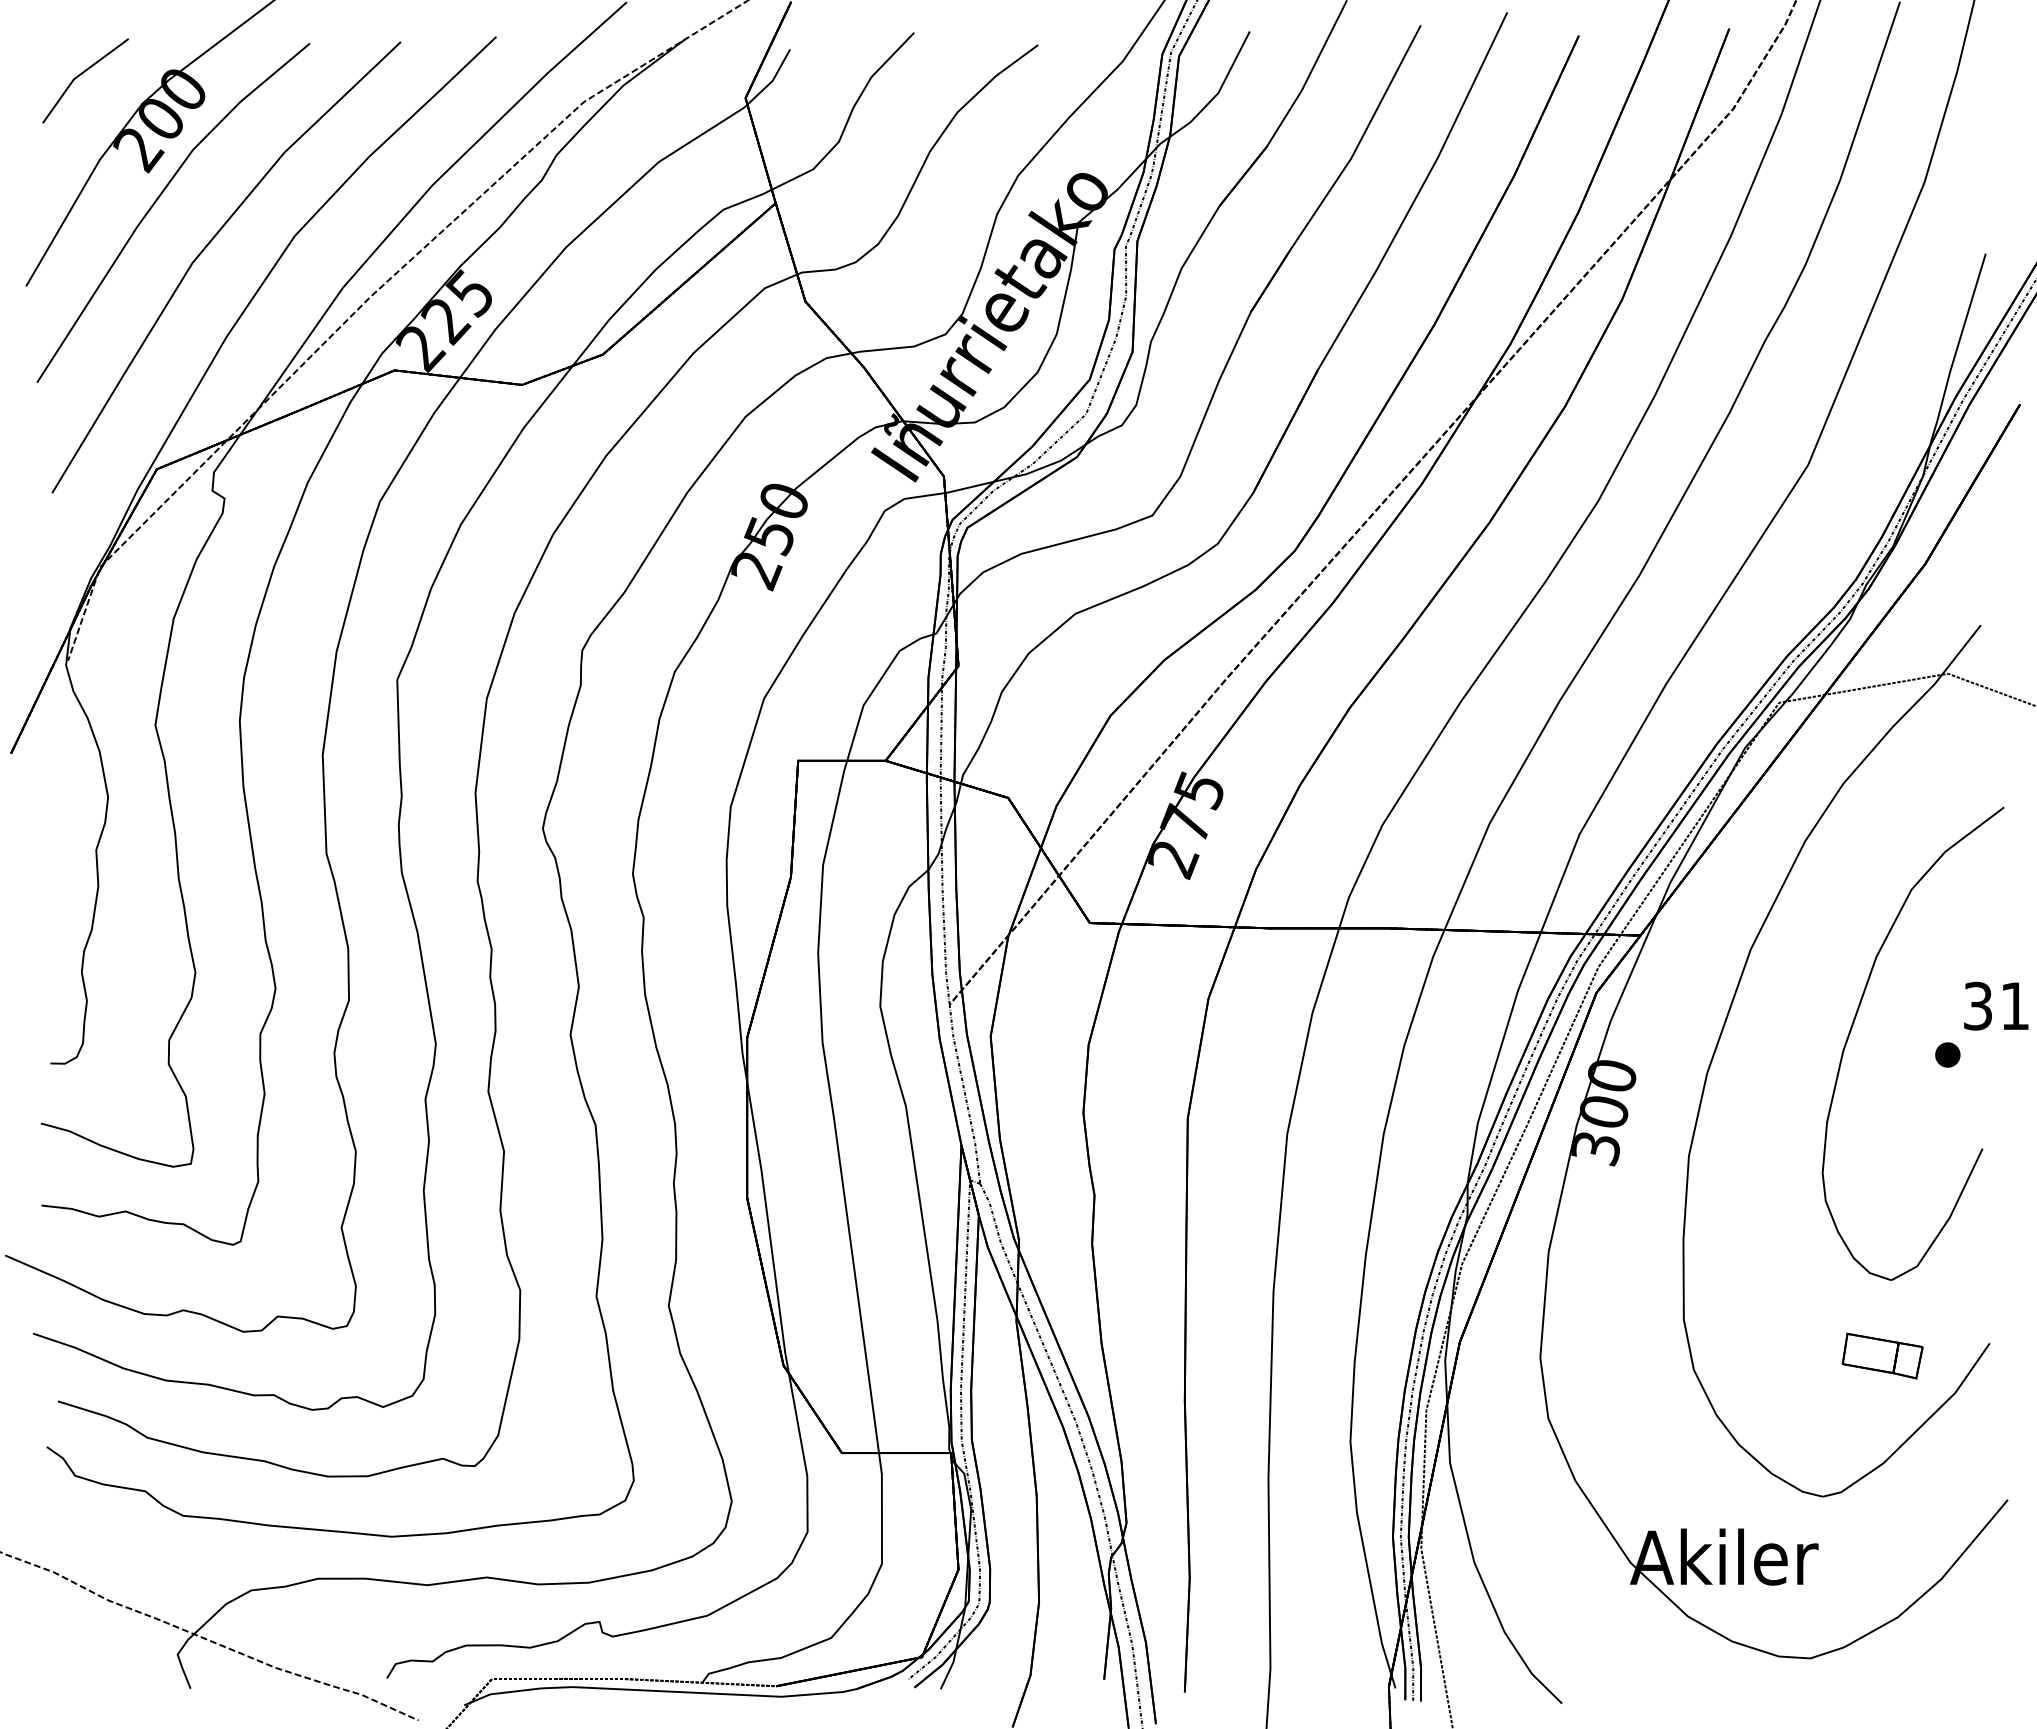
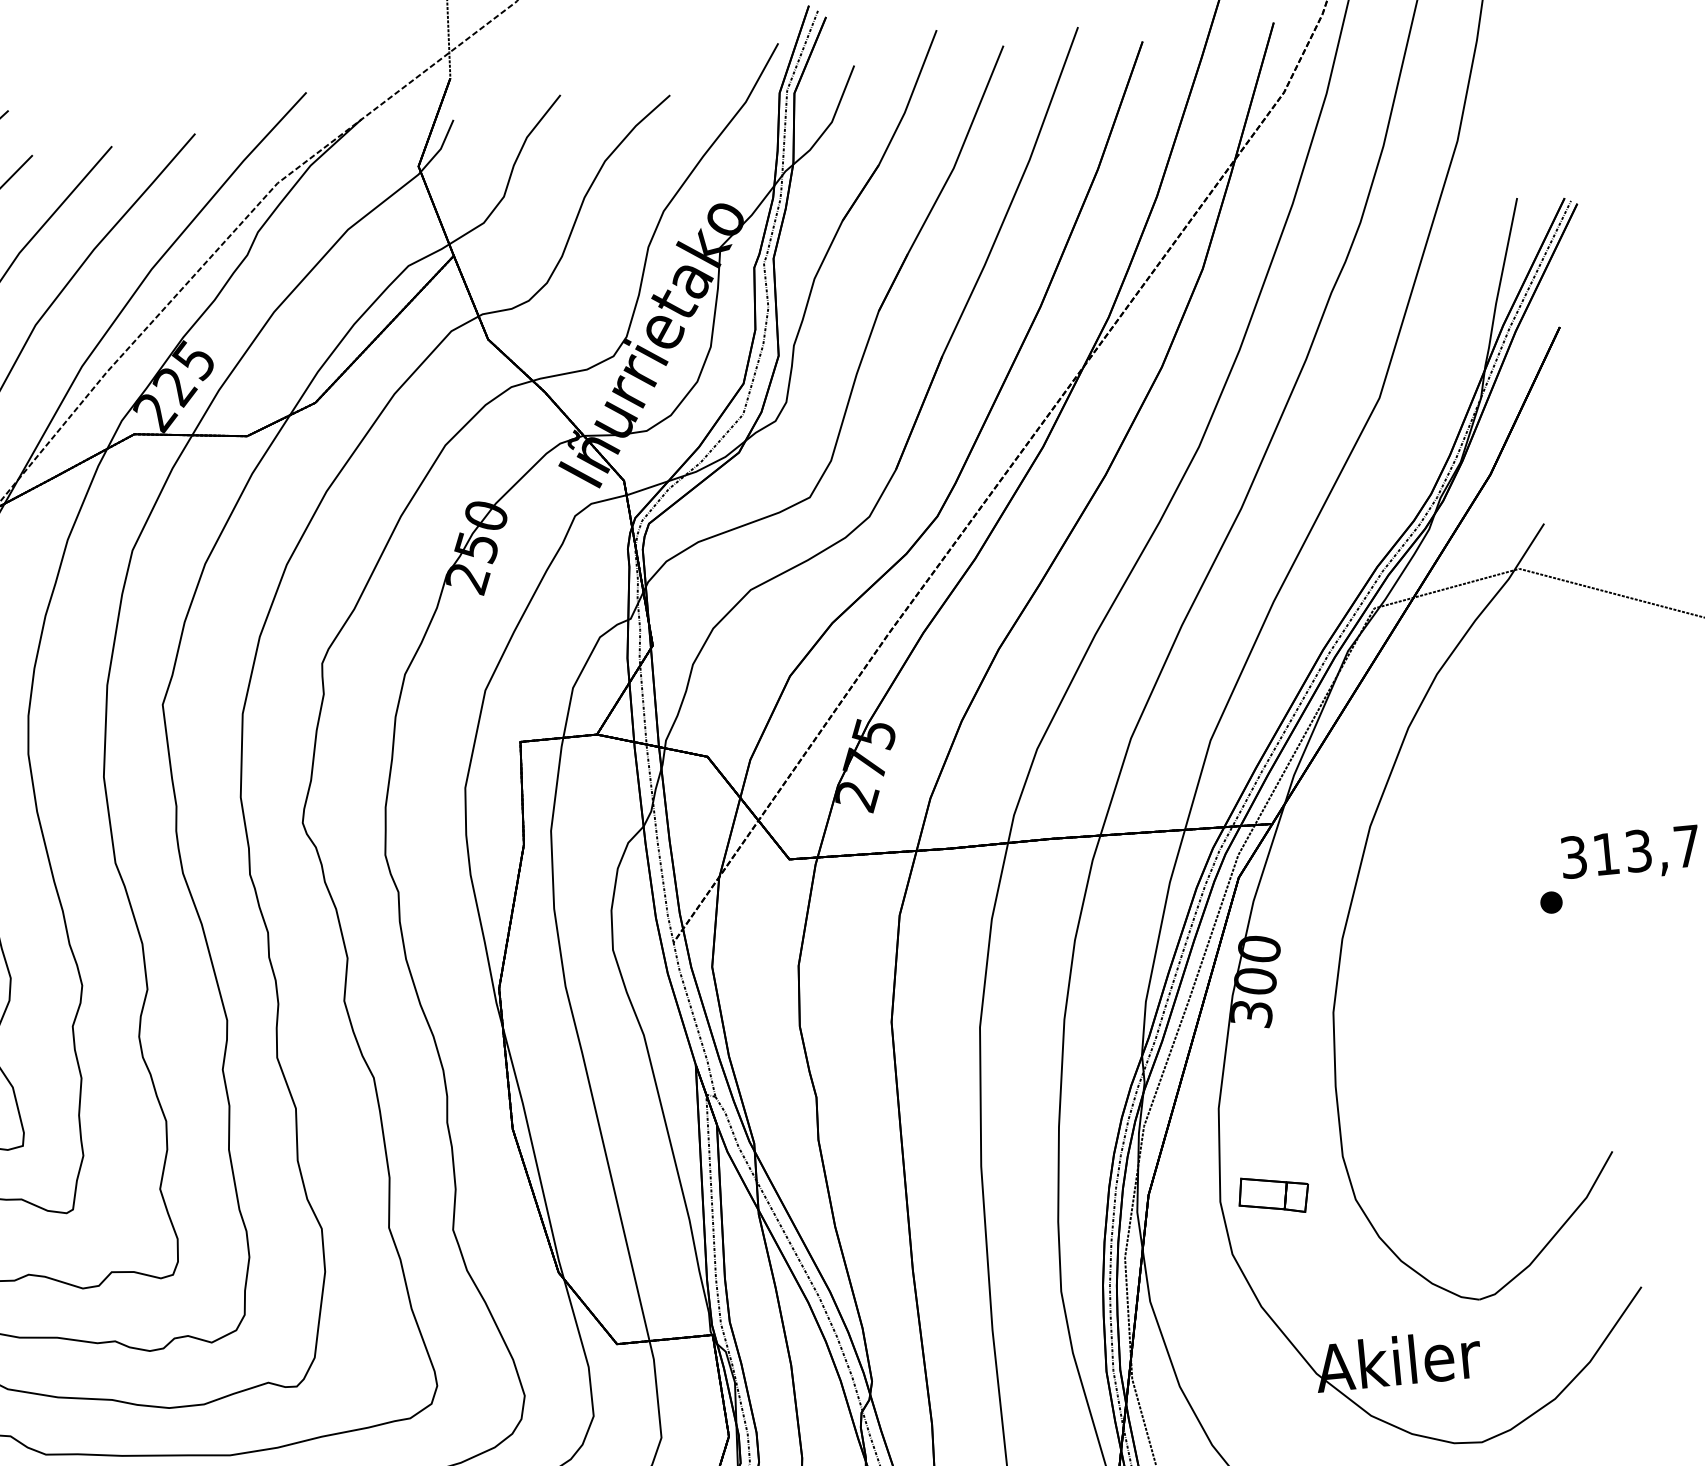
part: (1854, 1022) -> (1467, 881), removed
part: (1882, 1355) -> (1273, 1194), moved

